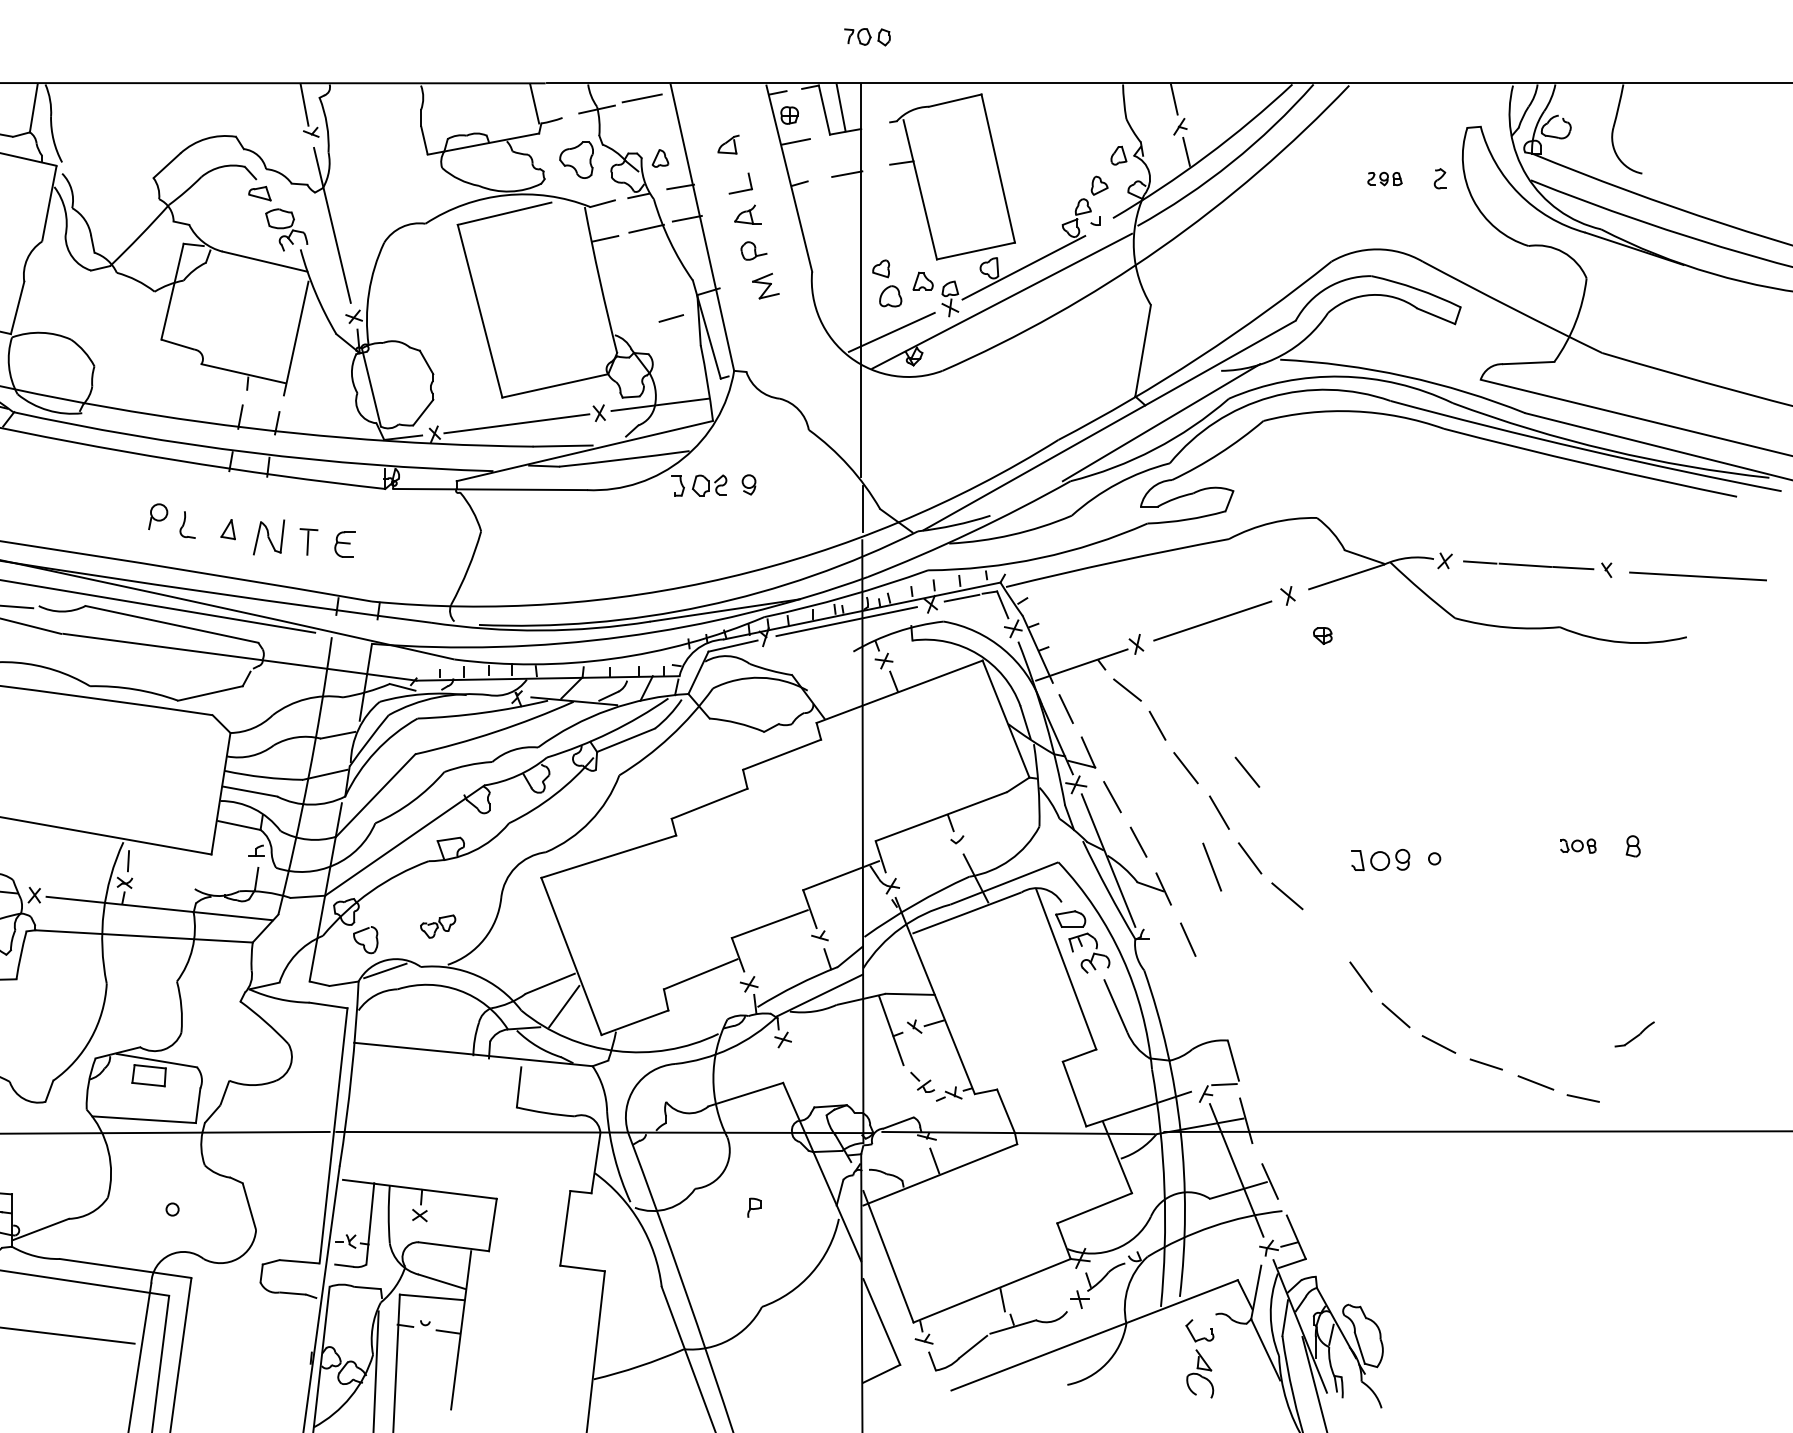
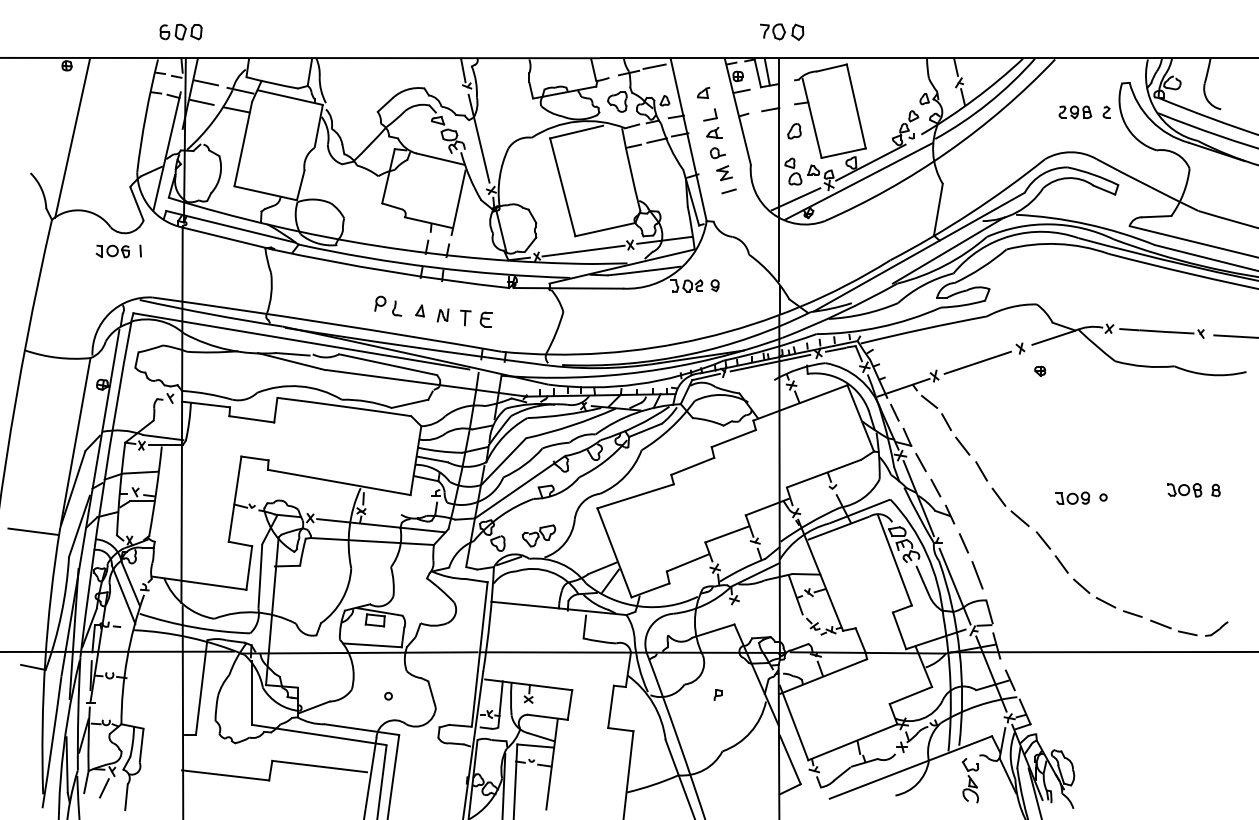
part: (867, 36) -> (782, 31), size x1.67
part: (1385, 179) -> (1075, 112), size x1.67
part: (889, 212) -> (794, 131), added
line: (670, 318) -> (728, 191), moved
part: (267, 537) -> (442, 315), size x0.62
line: (1247, 772) -> (1043, 540), moved
part: (1577, 846) -> (1184, 490), size x1.67
line: (1212, 867) -> (977, 575), moved
part: (437, 925) -> (538, 535), size x1.67
line: (1171, 1015) -> (954, 586), added
part: (1634, 1033) -> (1216, 628), moved

